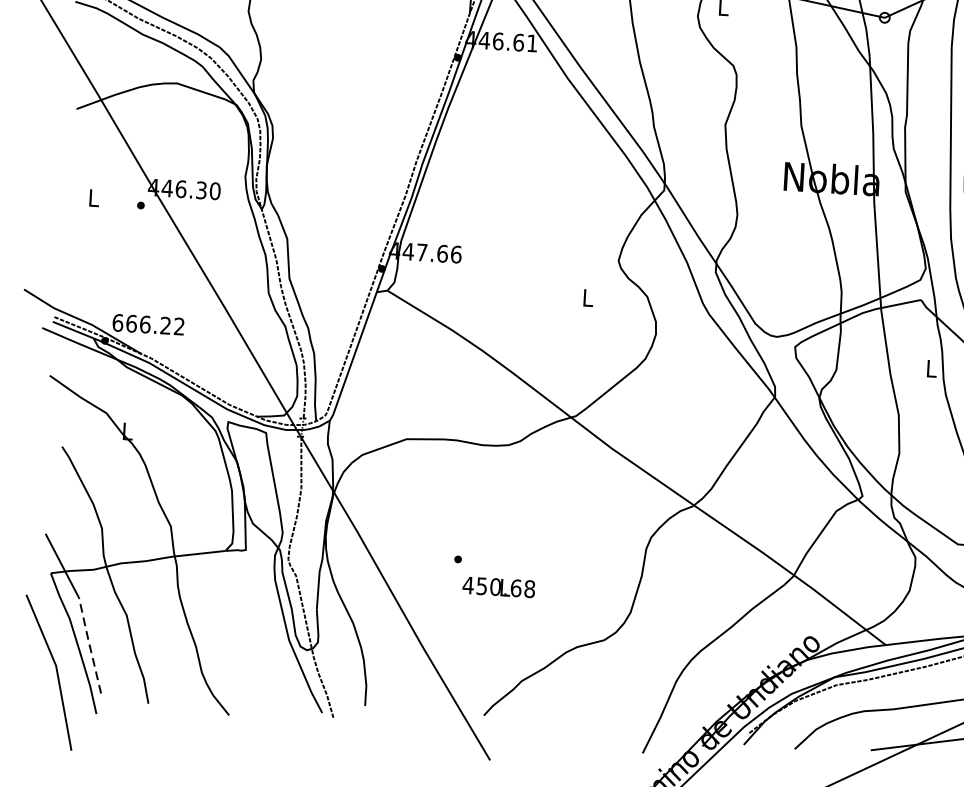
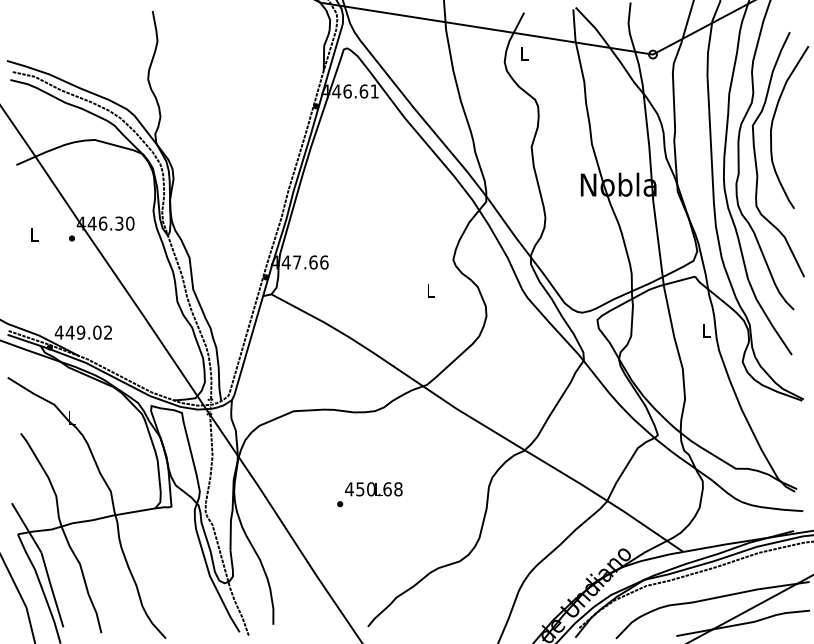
text: (140, 324) -> (77, 332), 666.22 -> 449.02
text: (498, 587) -> (373, 489), moved
line: (90, 645) -> (52, 589), dashed -> solid

